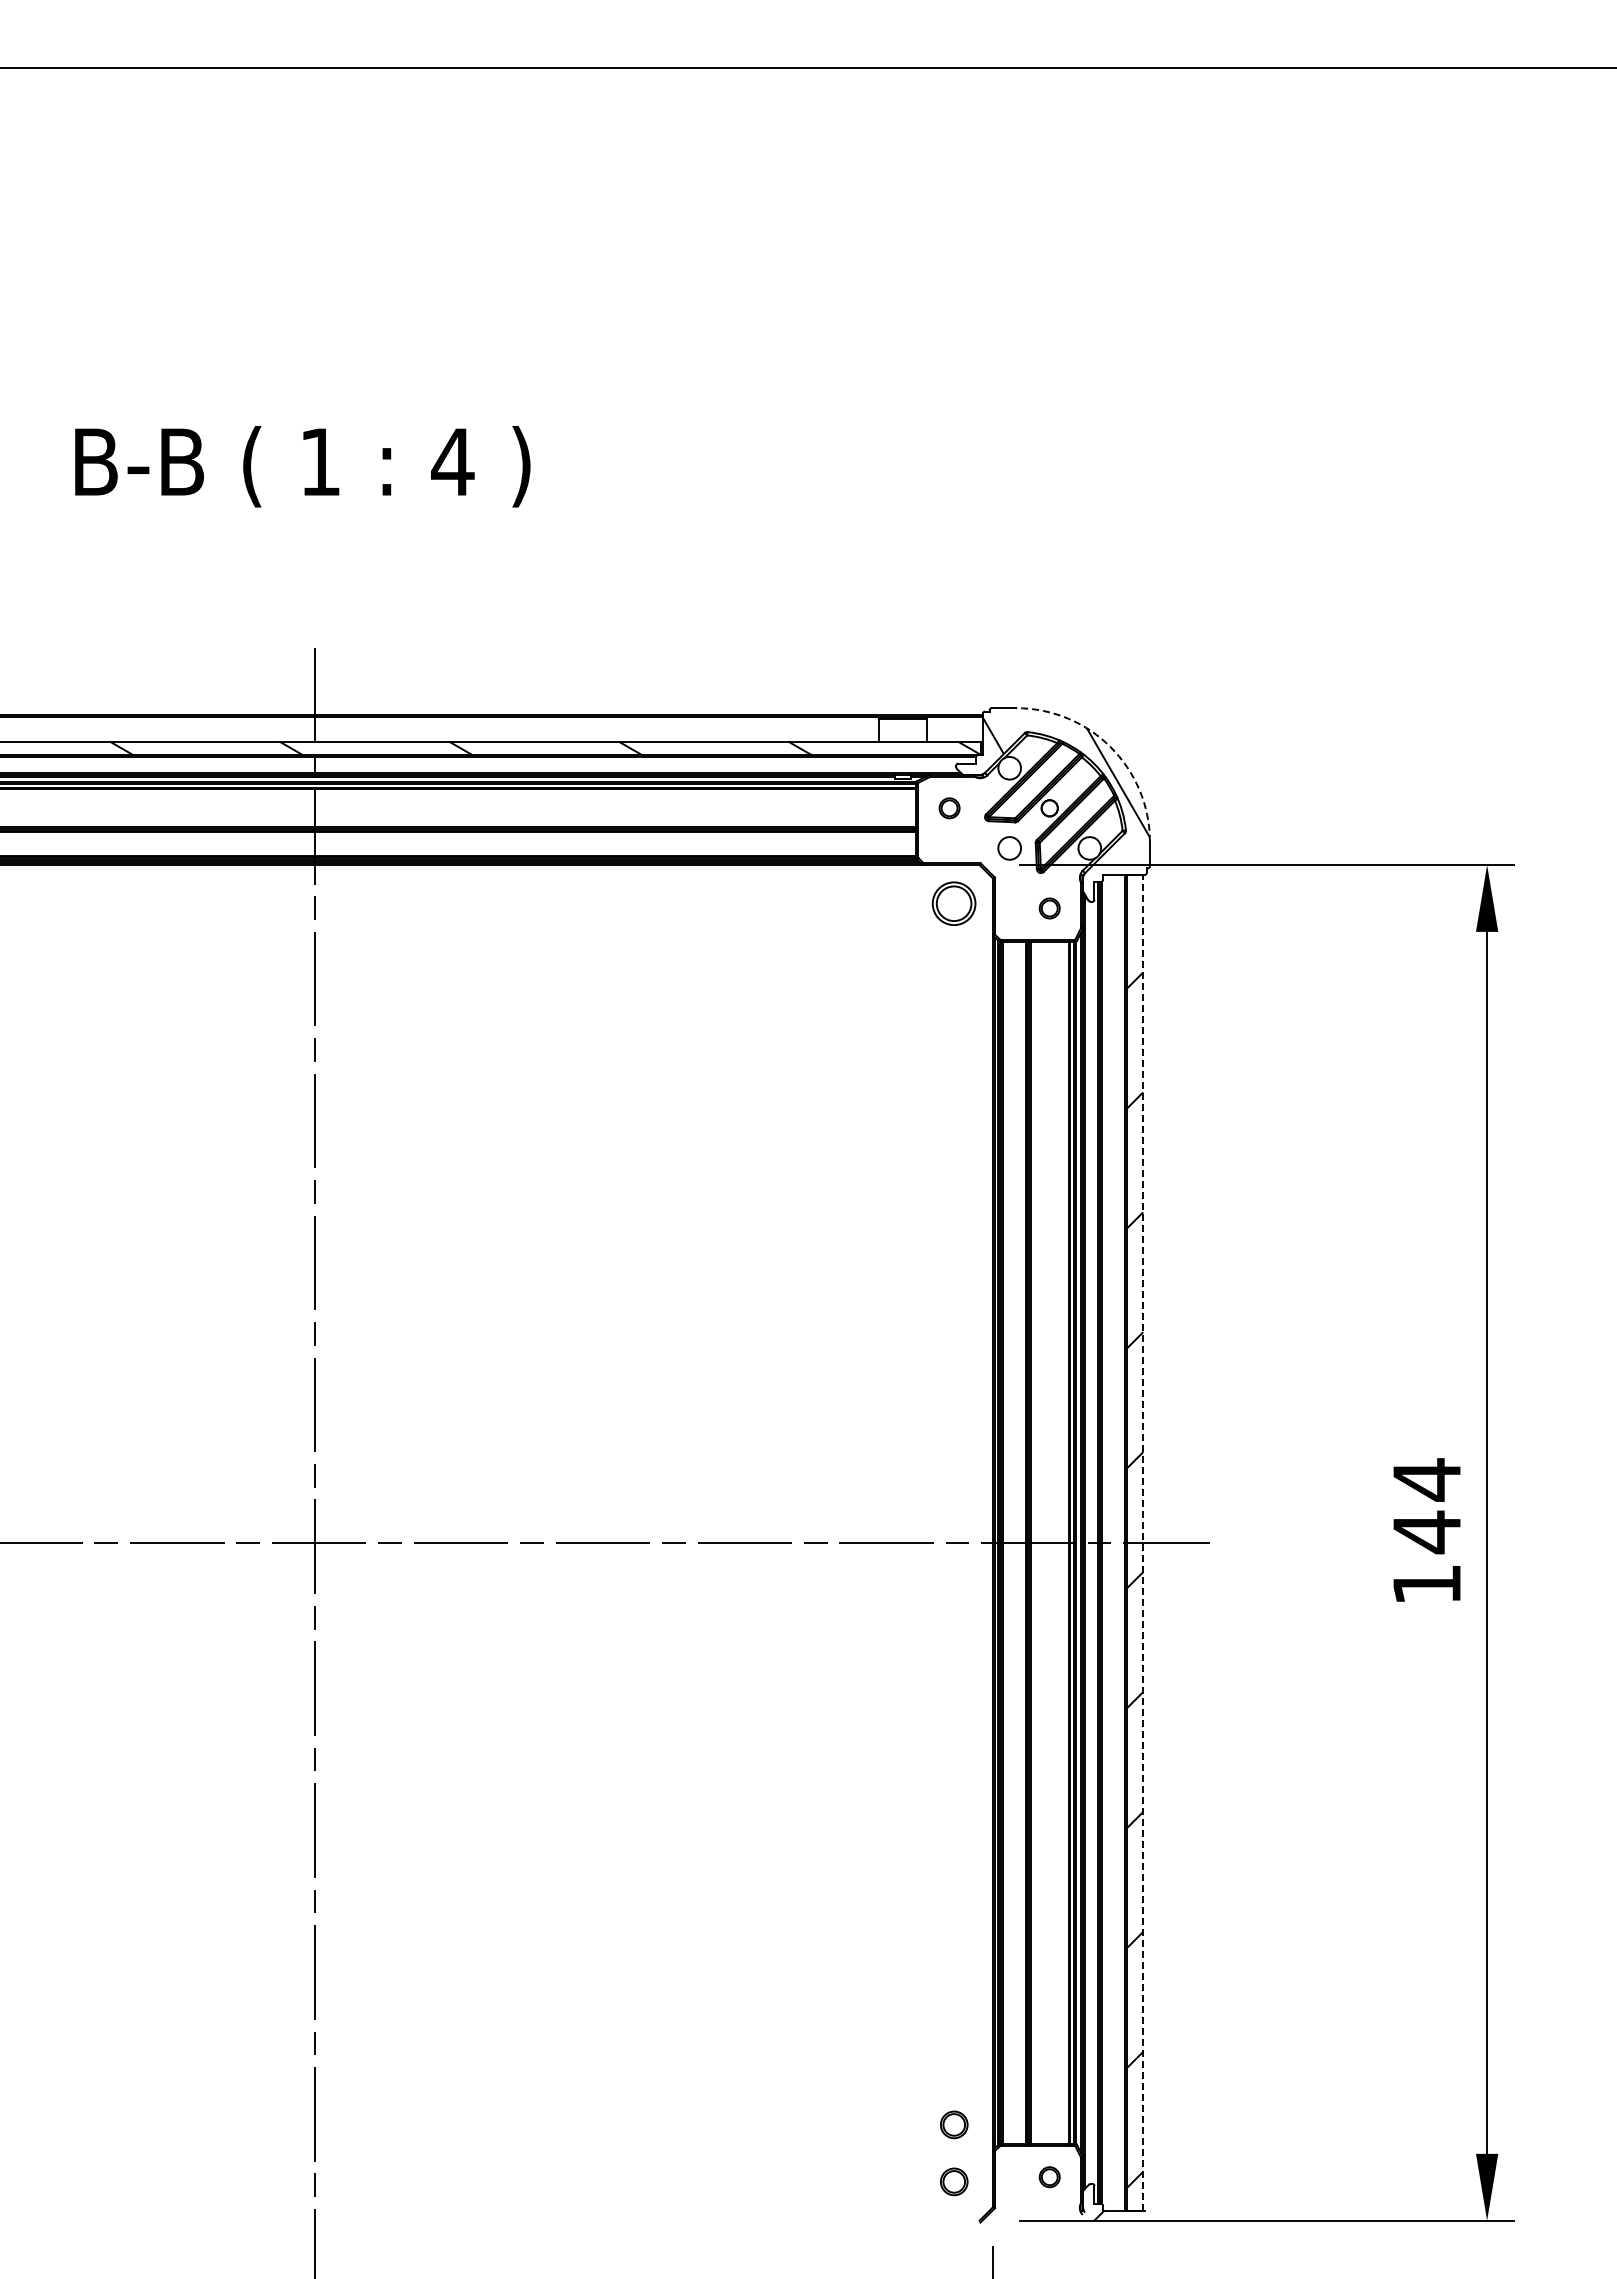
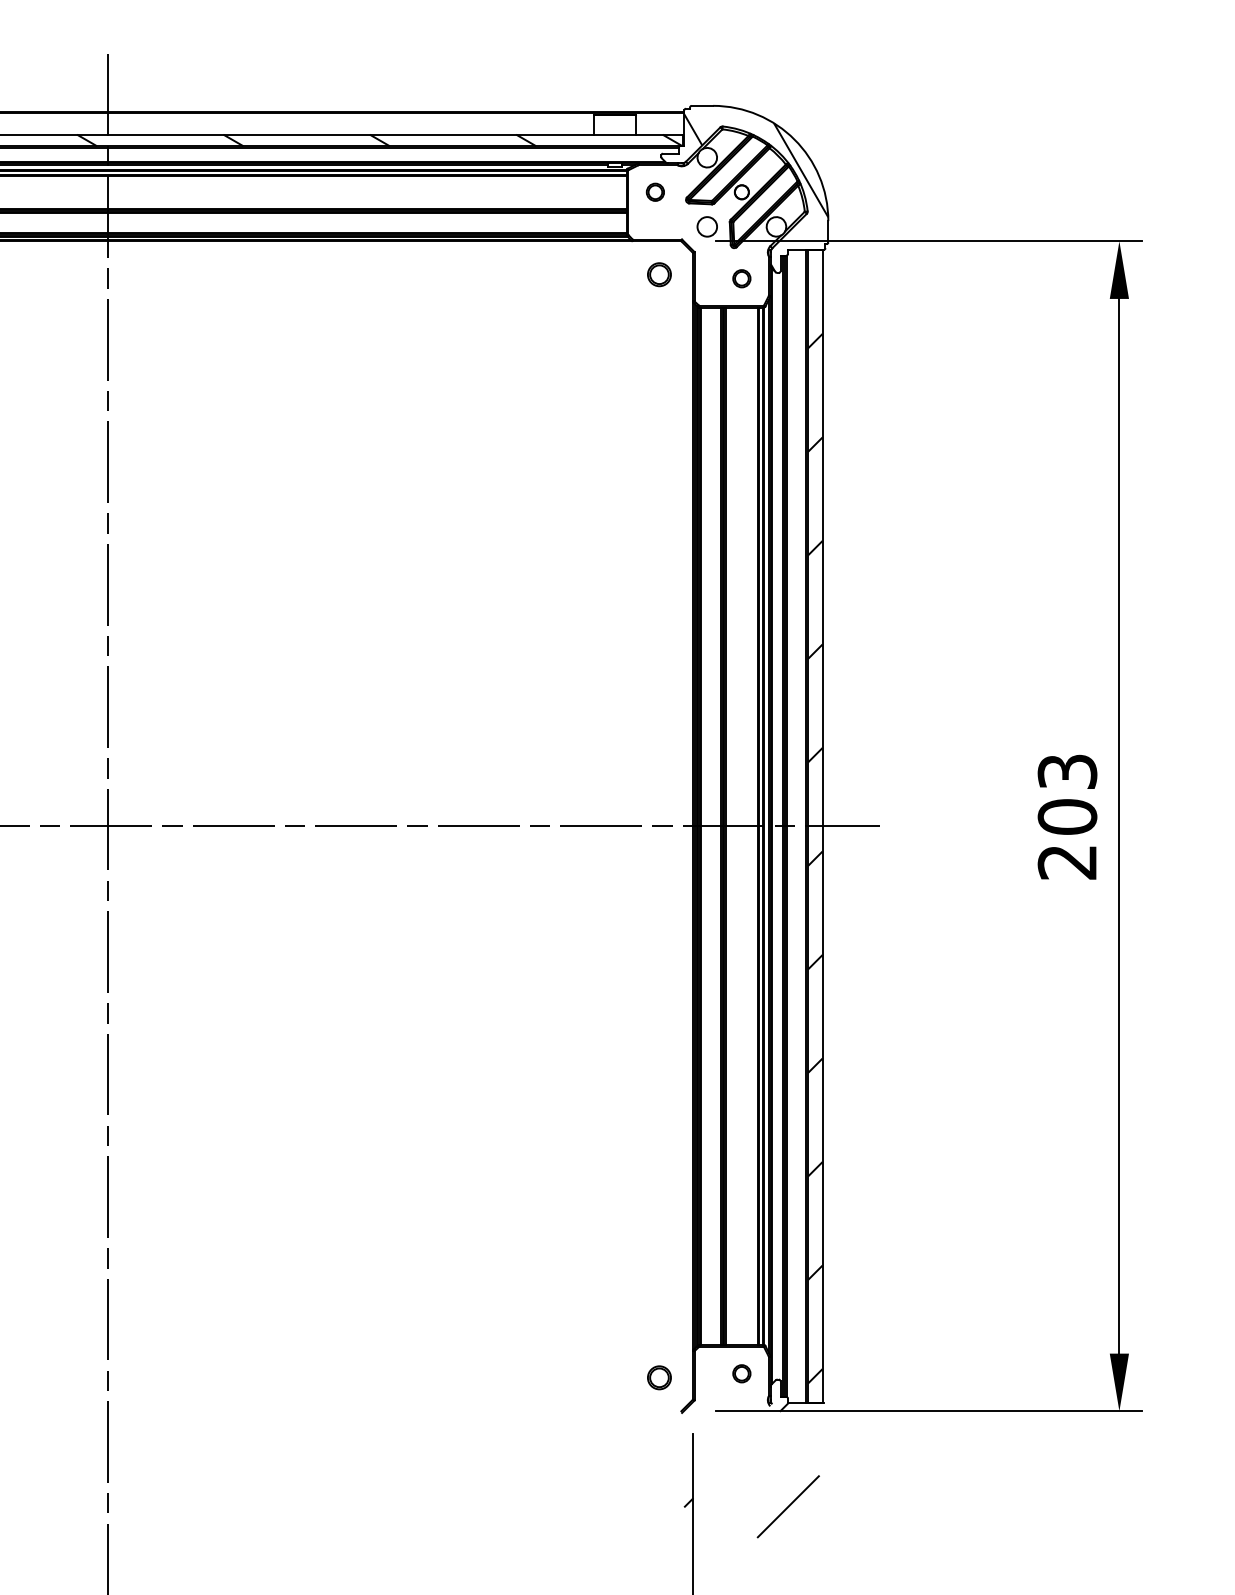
arc: (1110, 747) -> (794, 139), dashed -> solid
part: (954, 903) -> (659, 274), size x0.62
text: (1426, 1531) -> (1067, 816), 144 -> 203
line: (1143, 1542) -> (822, 825), dashed -> solid
part: (954, 2124) -> (659, 1328), removed

